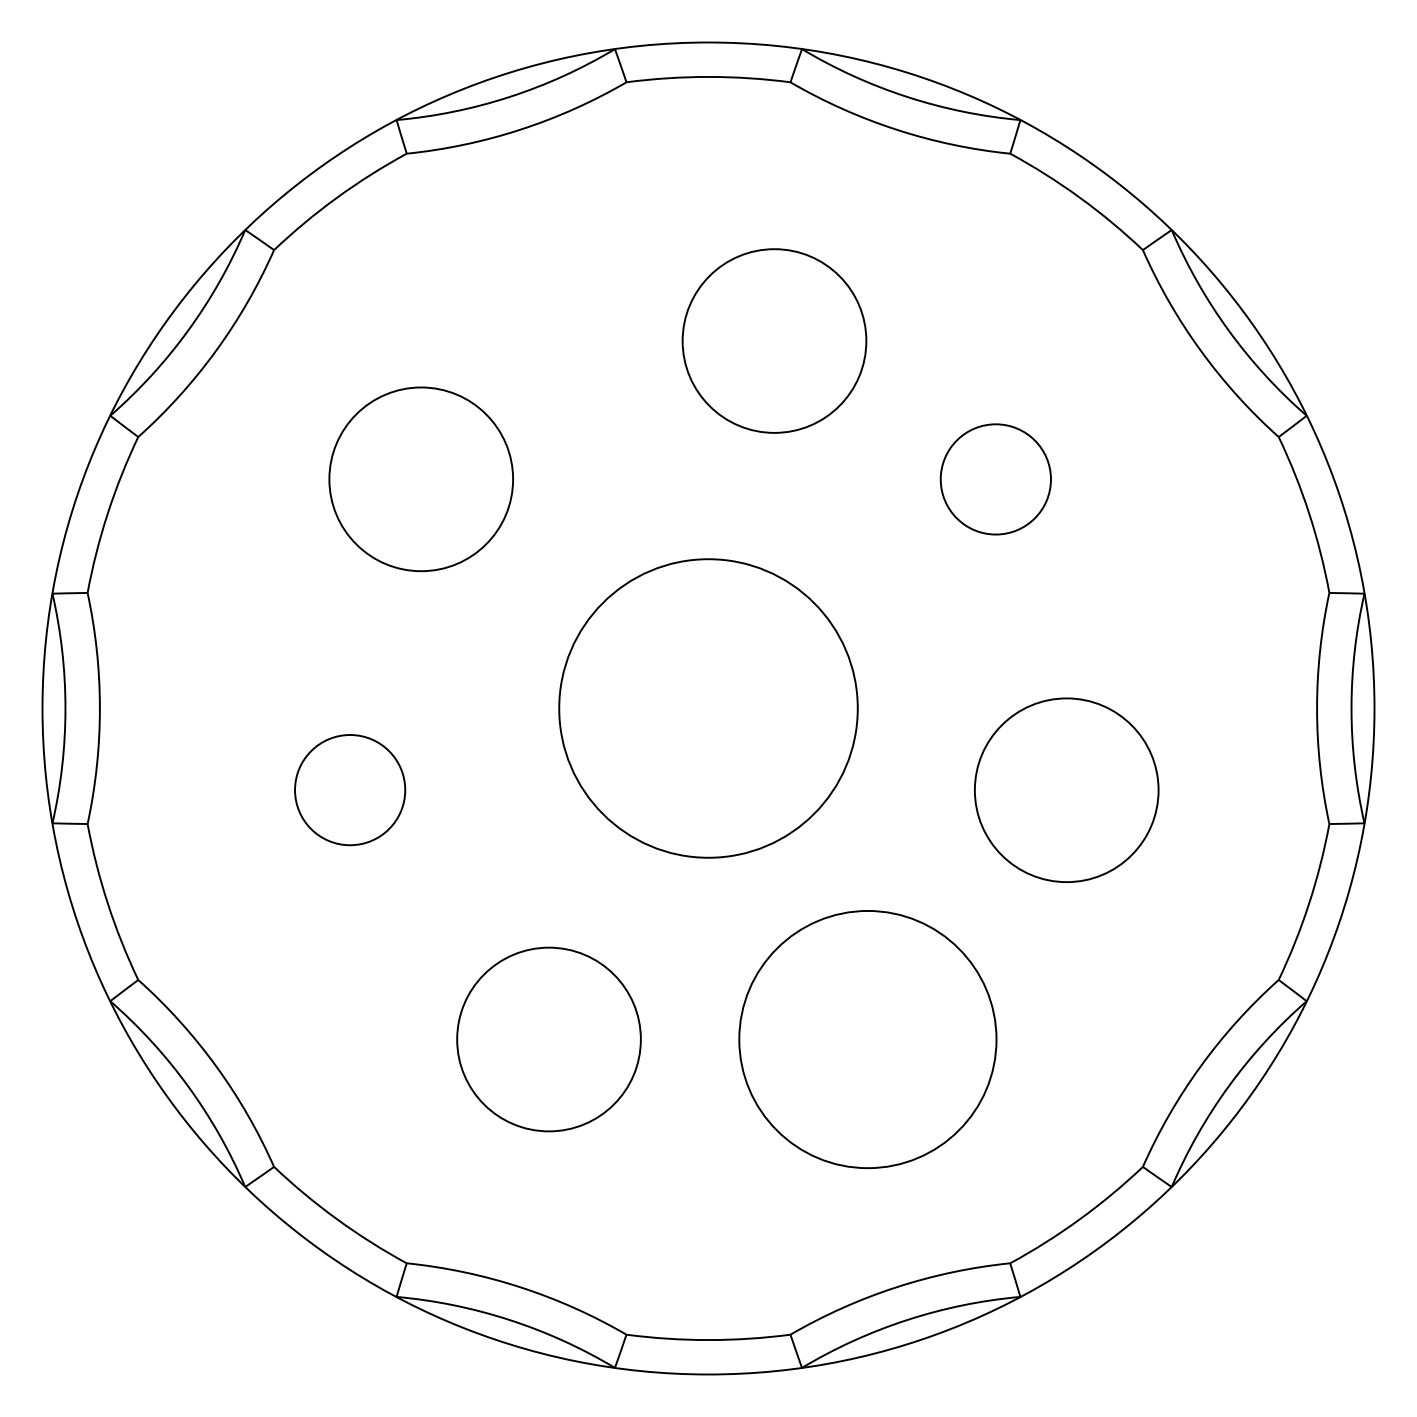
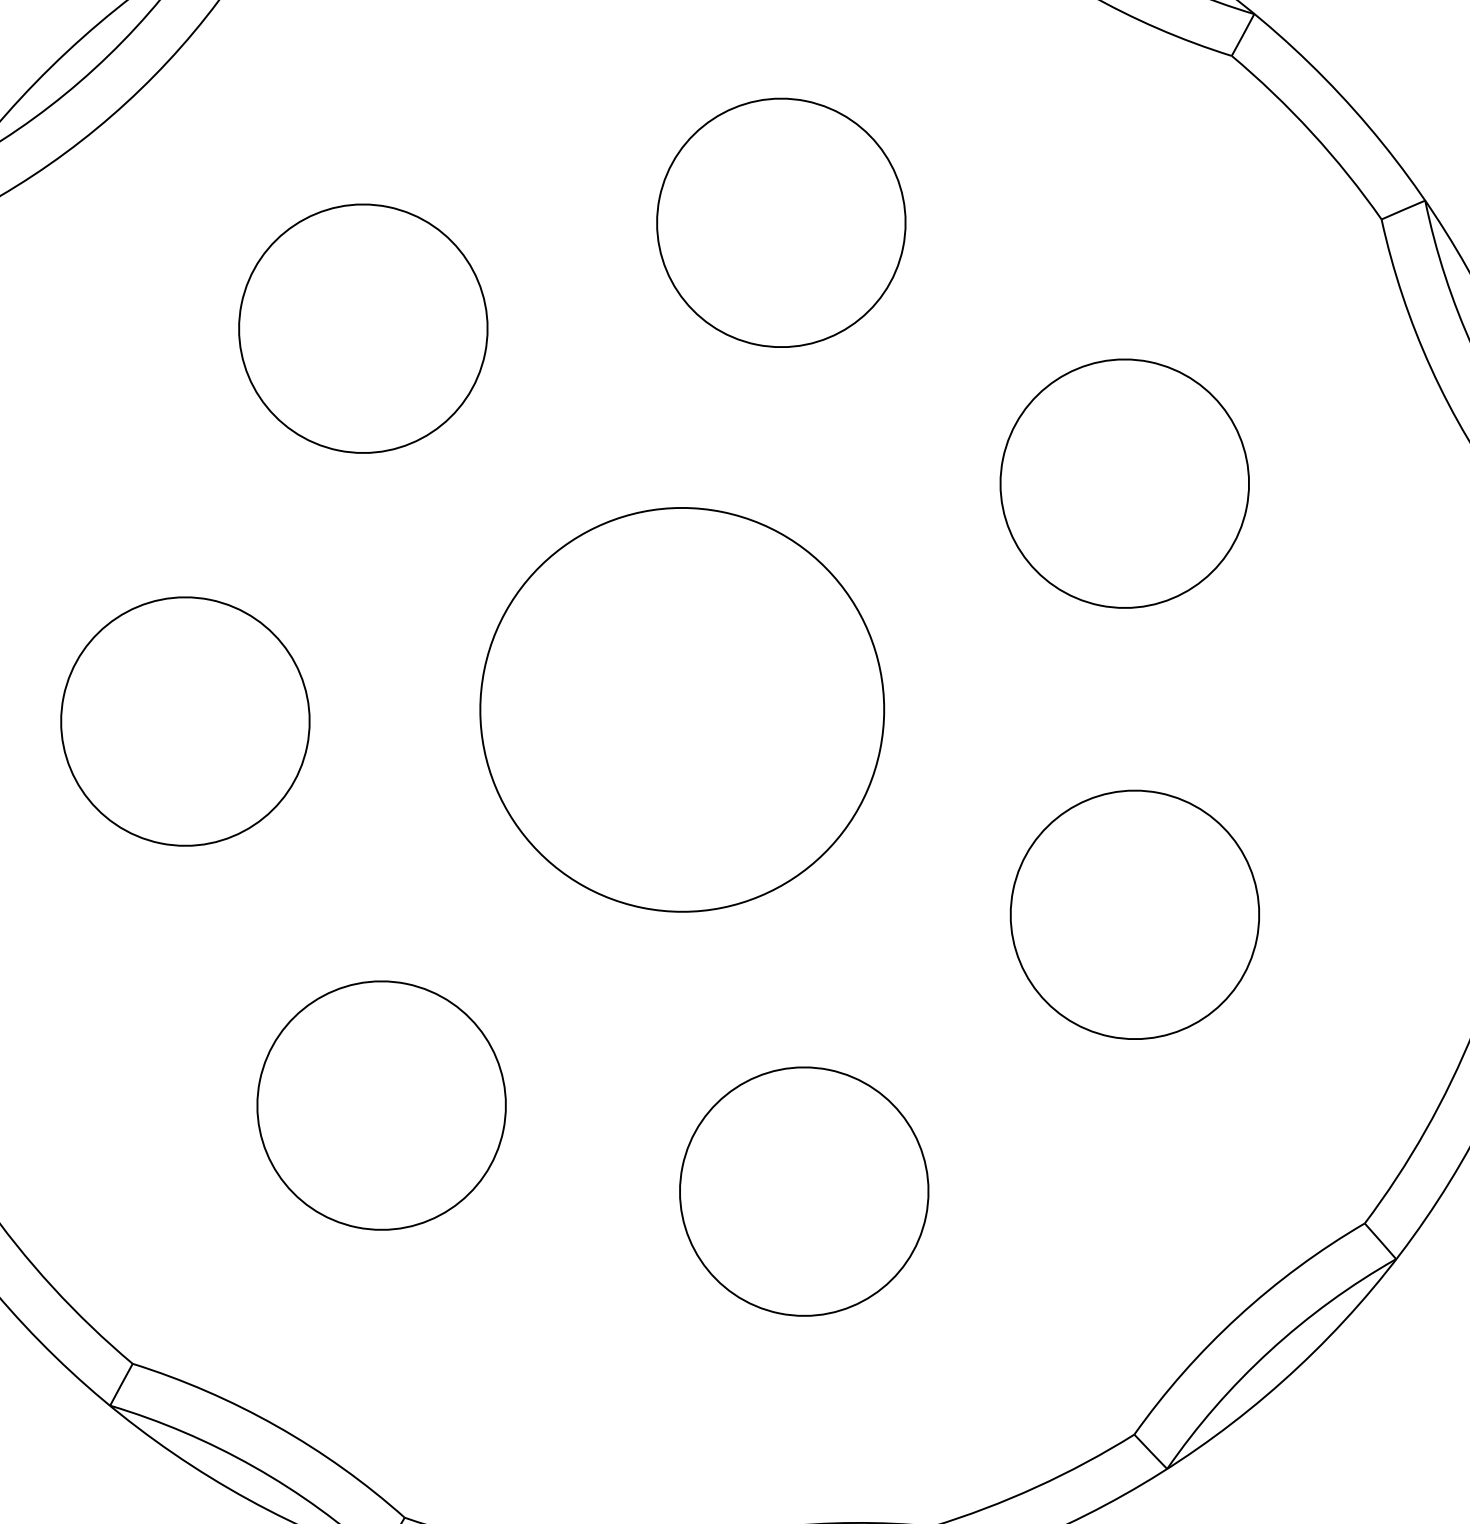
circle: (774, 340) -> (781, 222), moved
circle: (995, 479) -> (1124, 483), size x1.67
circle: (349, 789) -> (184, 720), size x1.67
circle: (867, 1039) -> (803, 1191), size x0.71

